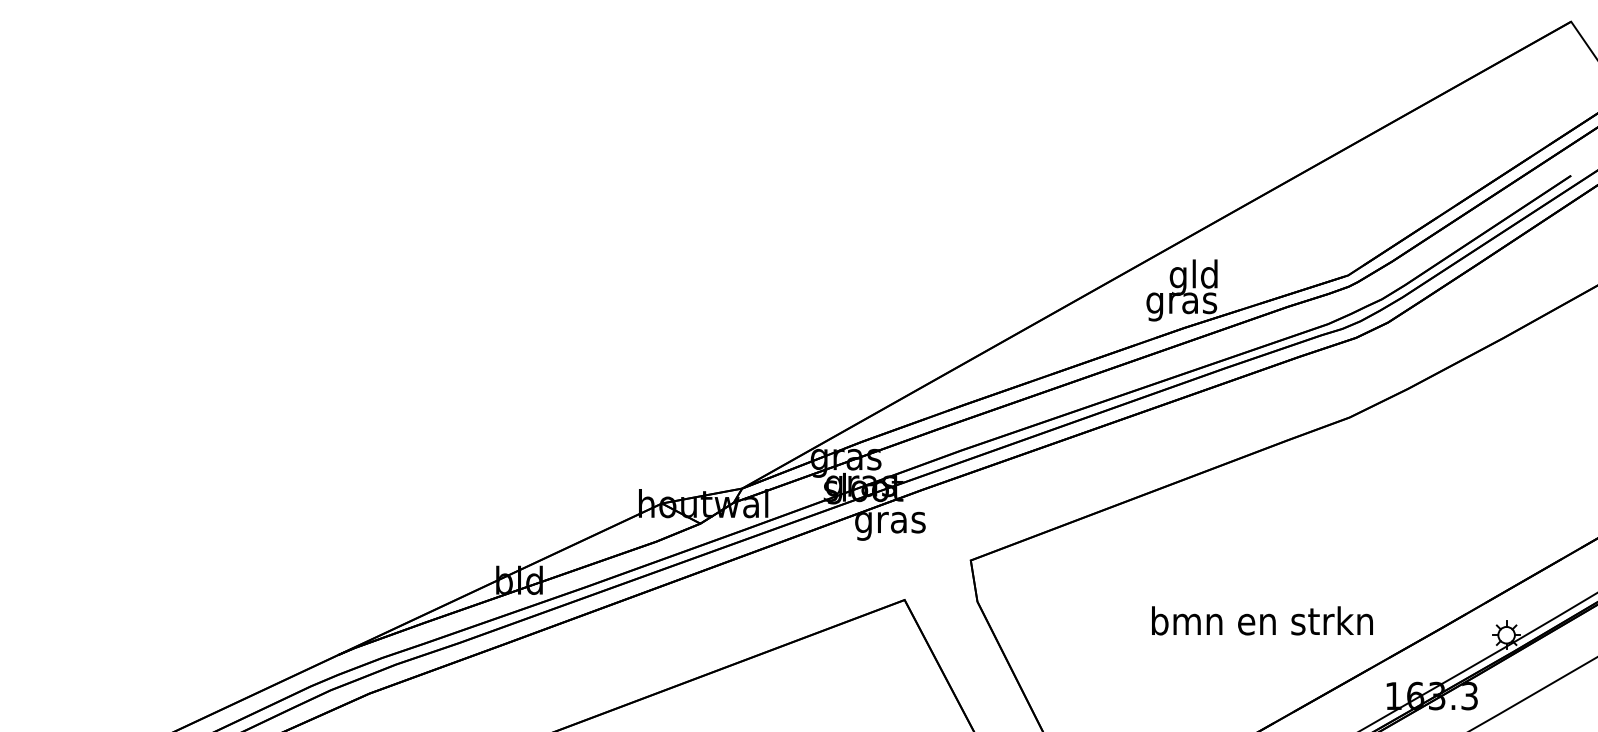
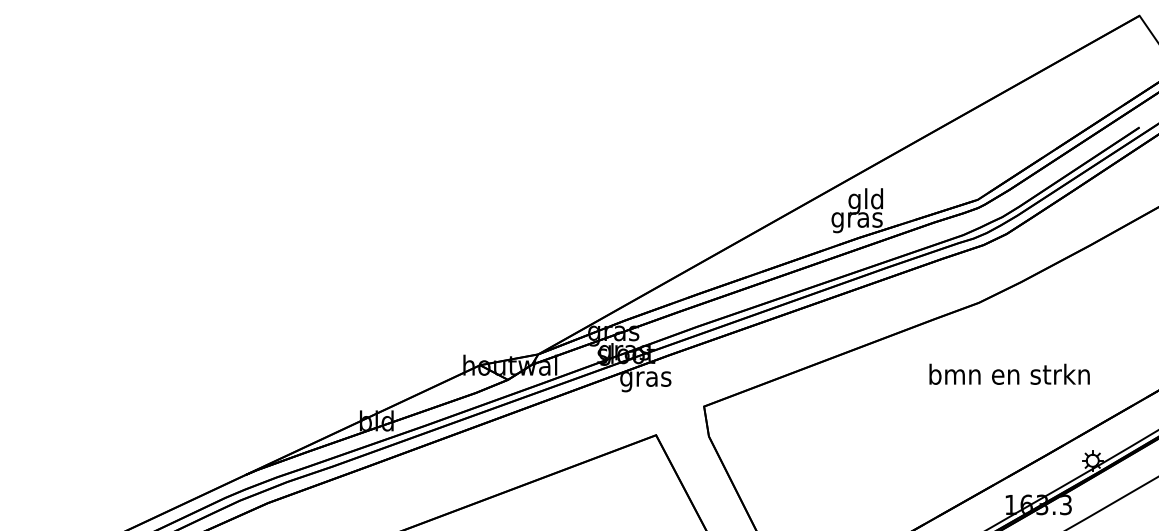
text: (1262, 619) -> (1009, 373), moved

